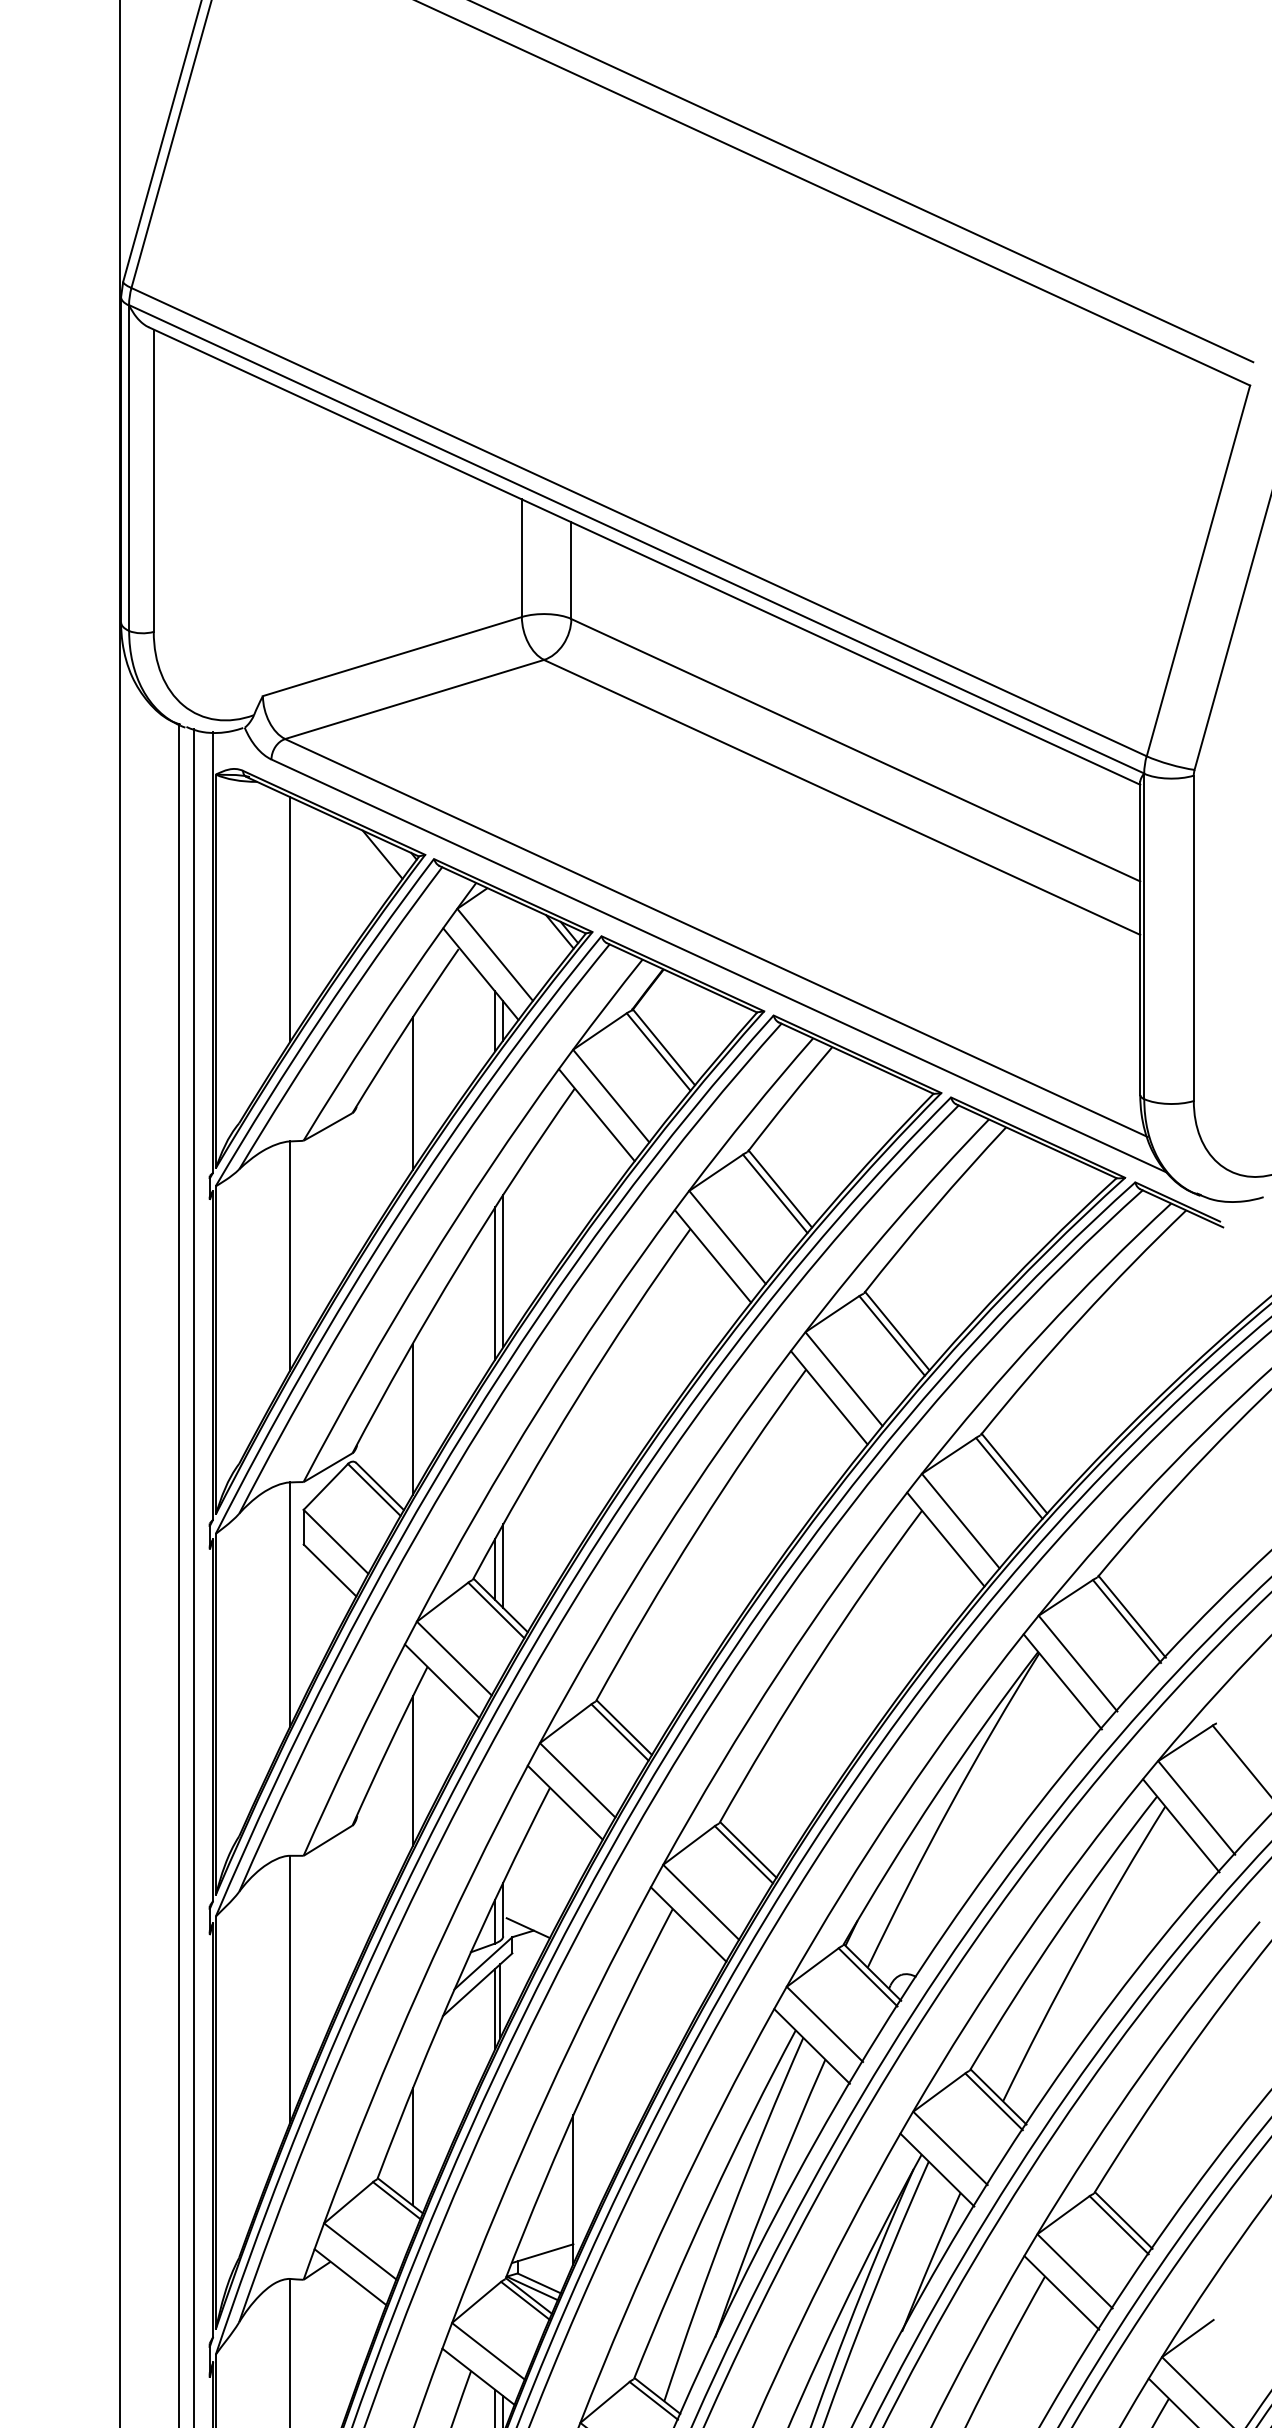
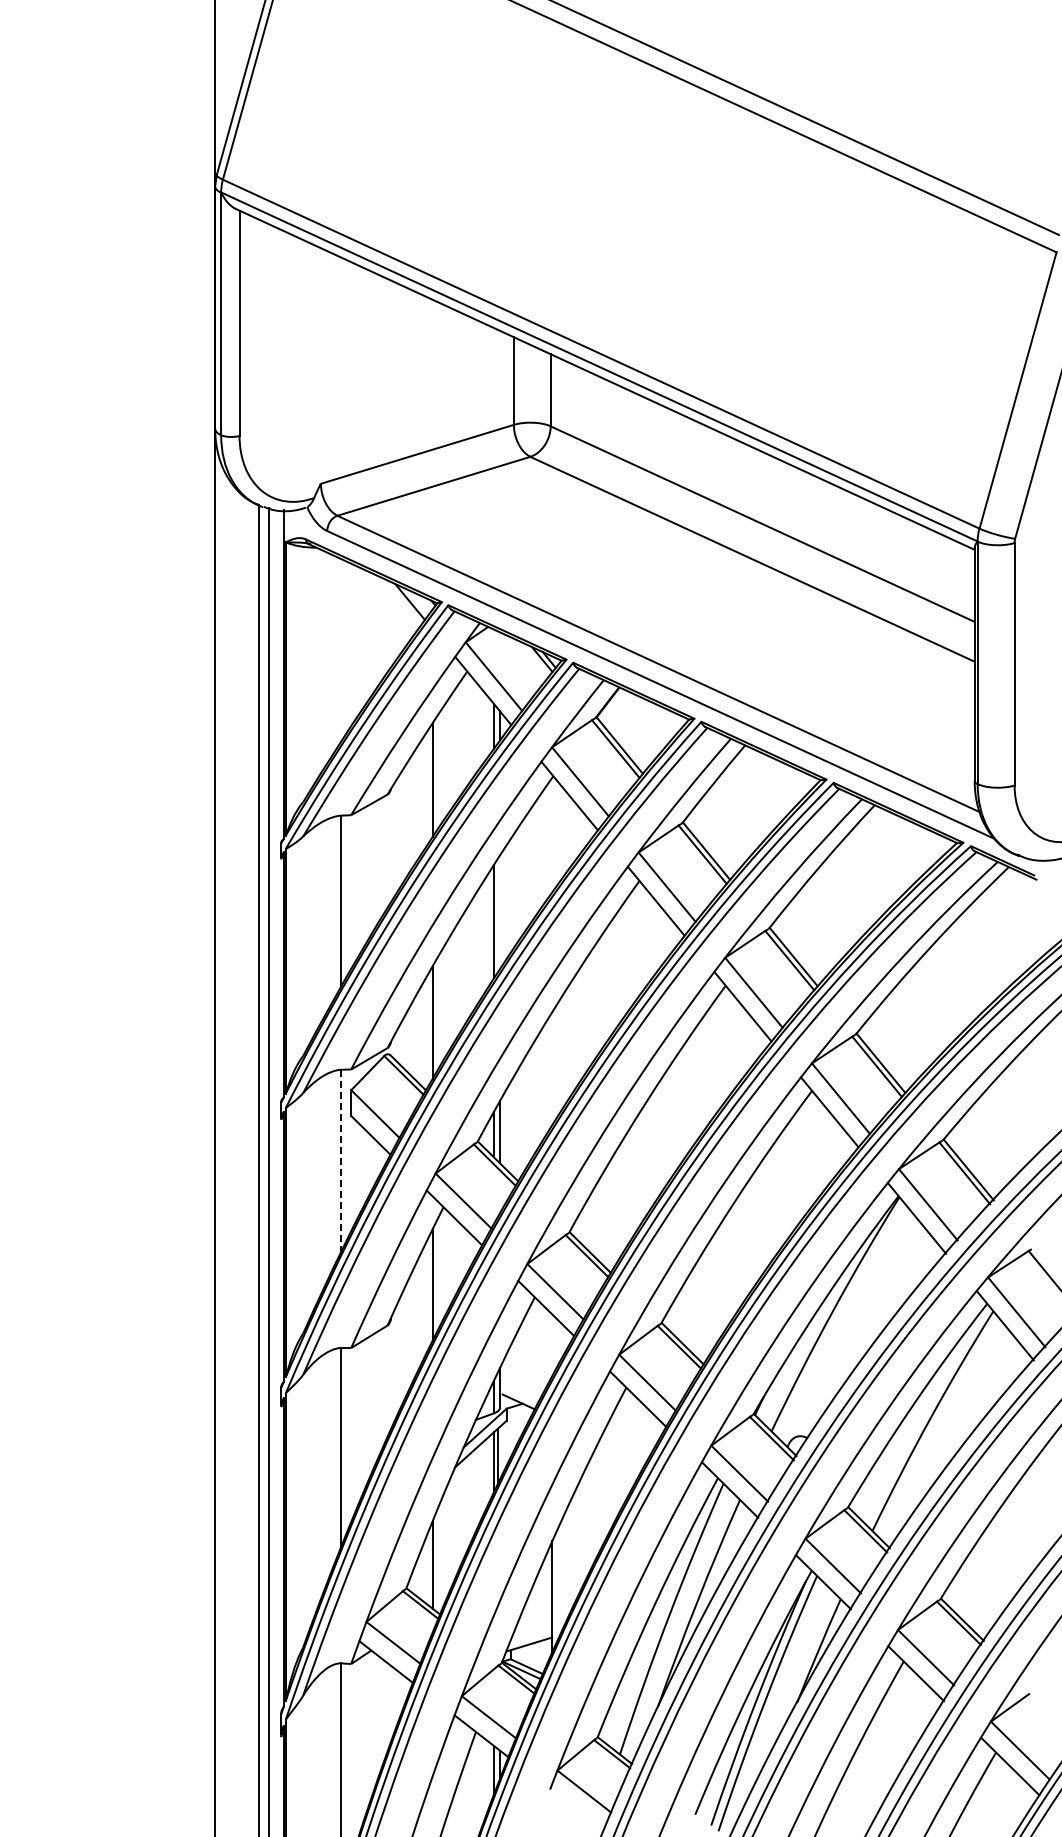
line: (290, 919) -> (341, 650), removed
line: (502, 1271) -> (499, 912), removed
line: (290, 1604) -> (341, 1160), solid -> dashed

